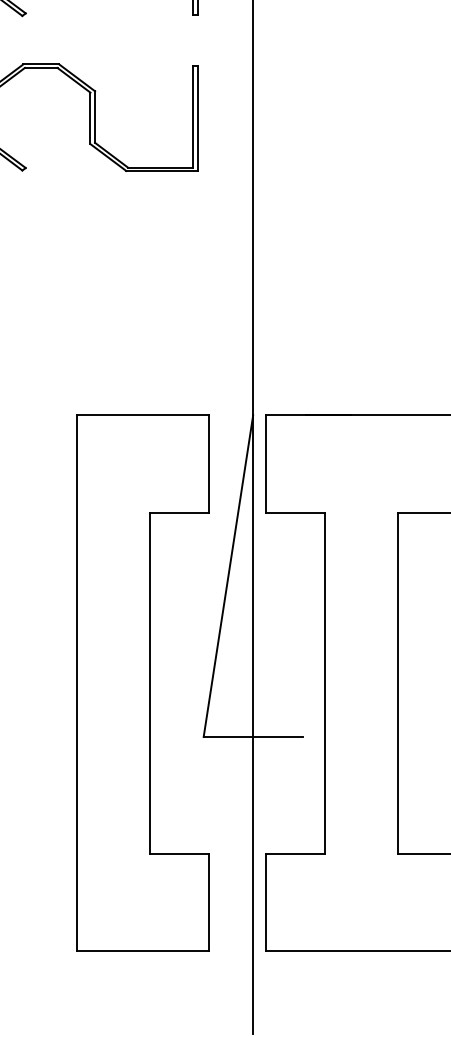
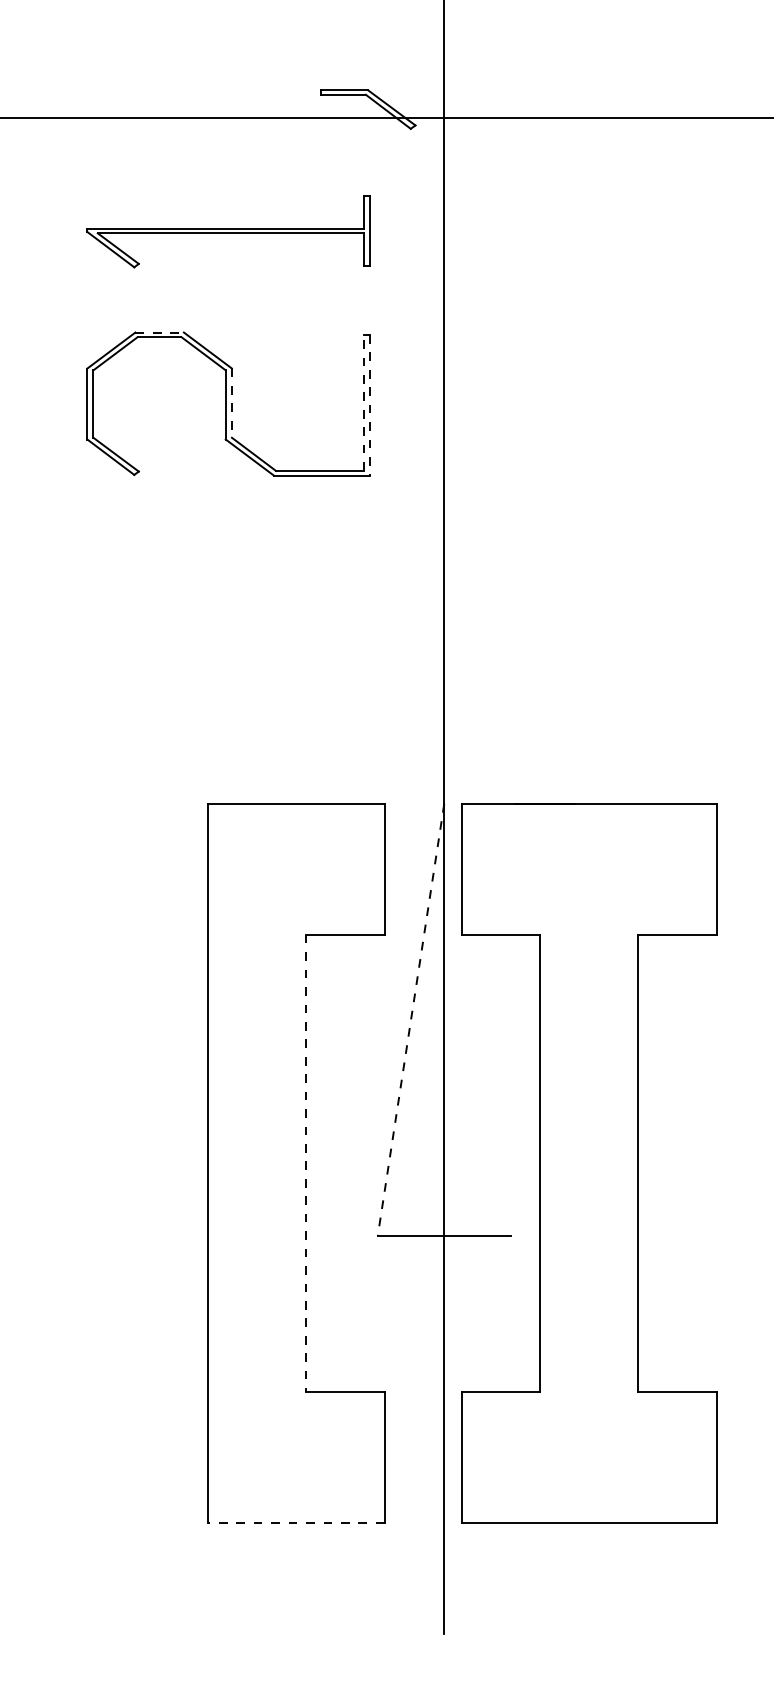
line: (41, 64) -> (160, 332), solid -> dashed
line: (193, 116) -> (364, 402), solid -> dashed
line: (94, 117) -> (231, 403), solid -> dashed
line: (198, 118) -> (370, 405), solid -> dashed
line: (228, 576) -> (410, 1020), solid -> dashed
line: (150, 683) -> (306, 1163), solid -> dashed
line: (142, 951) -> (295, 1523), solid -> dashed

